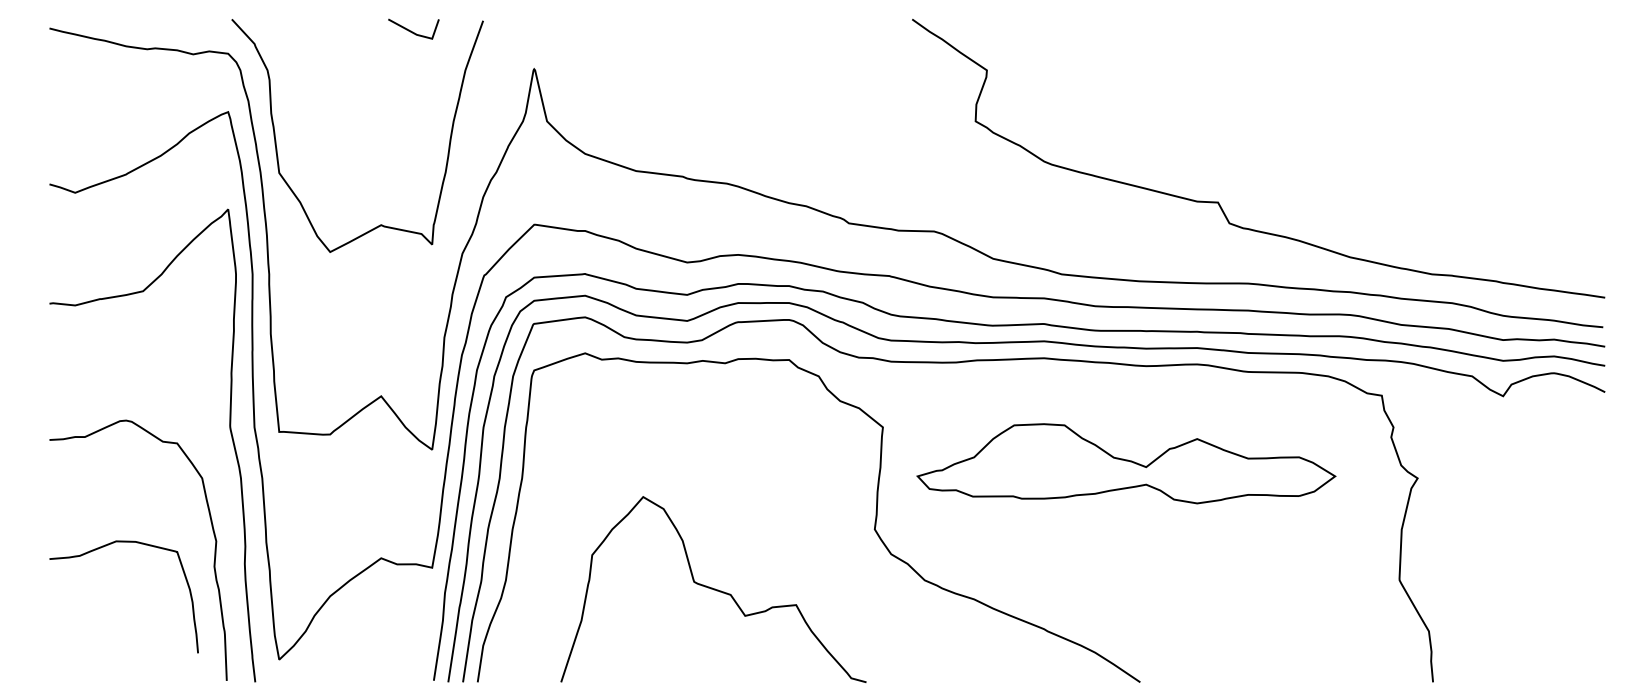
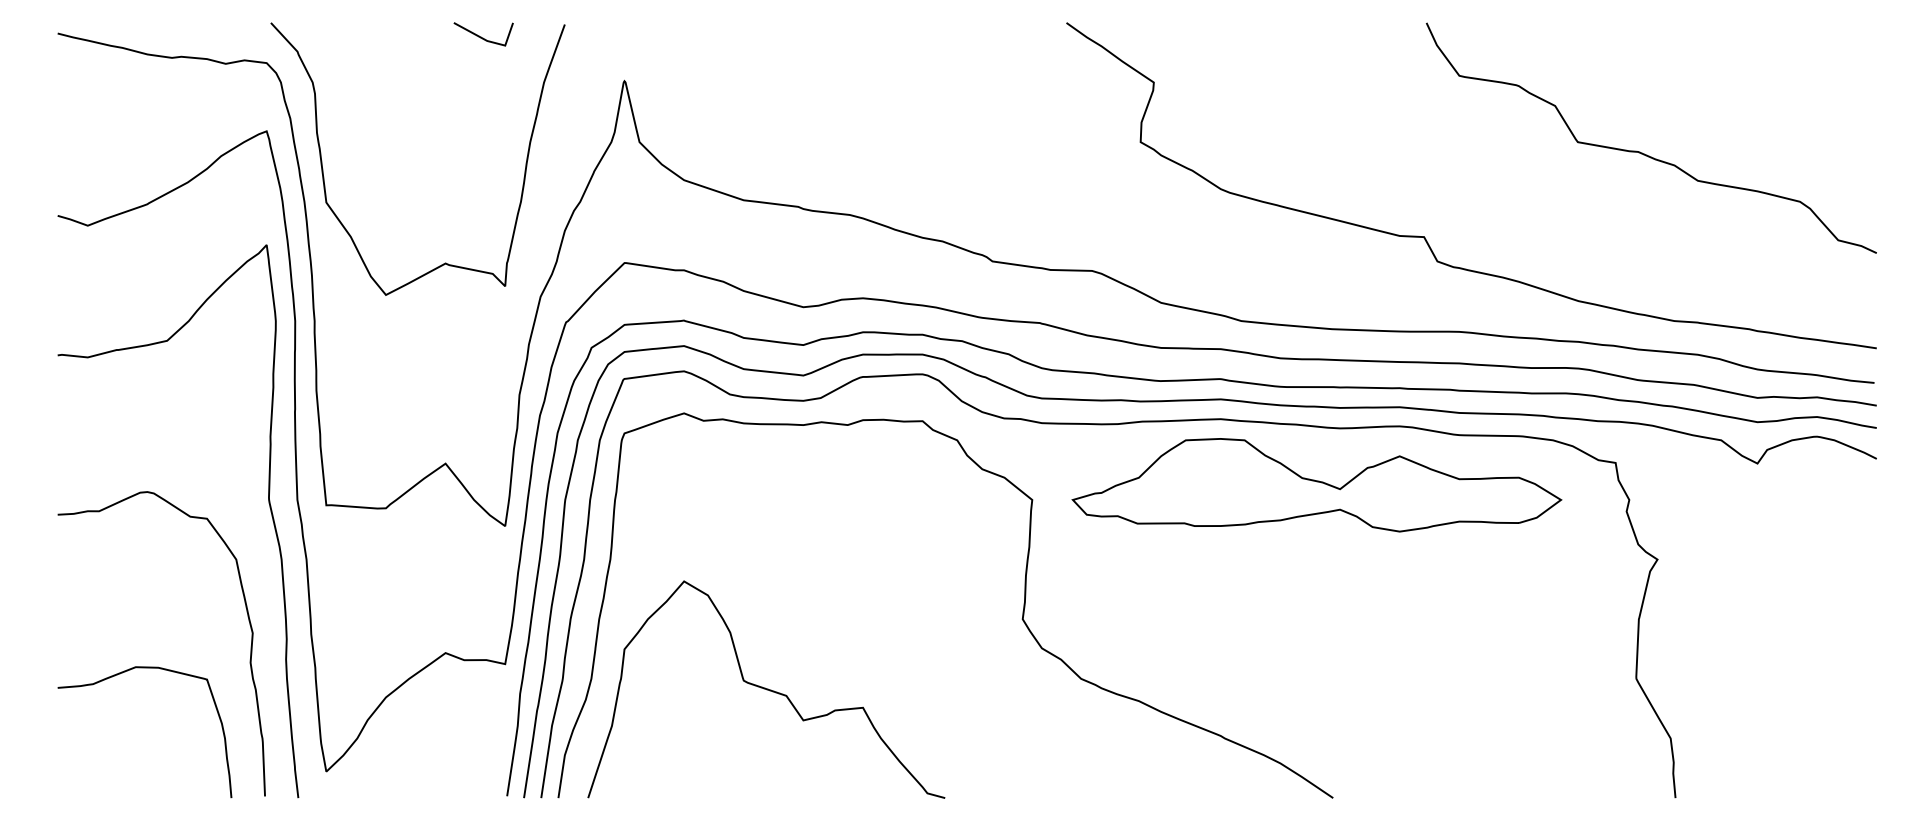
curve: (1408, 131) -> (1646, 154), added
part: (1126, 463) -> (1317, 484), moved
curve: (101, 548) -> (118, 675), moved
curve: (713, 589) -> (766, 689), moved

